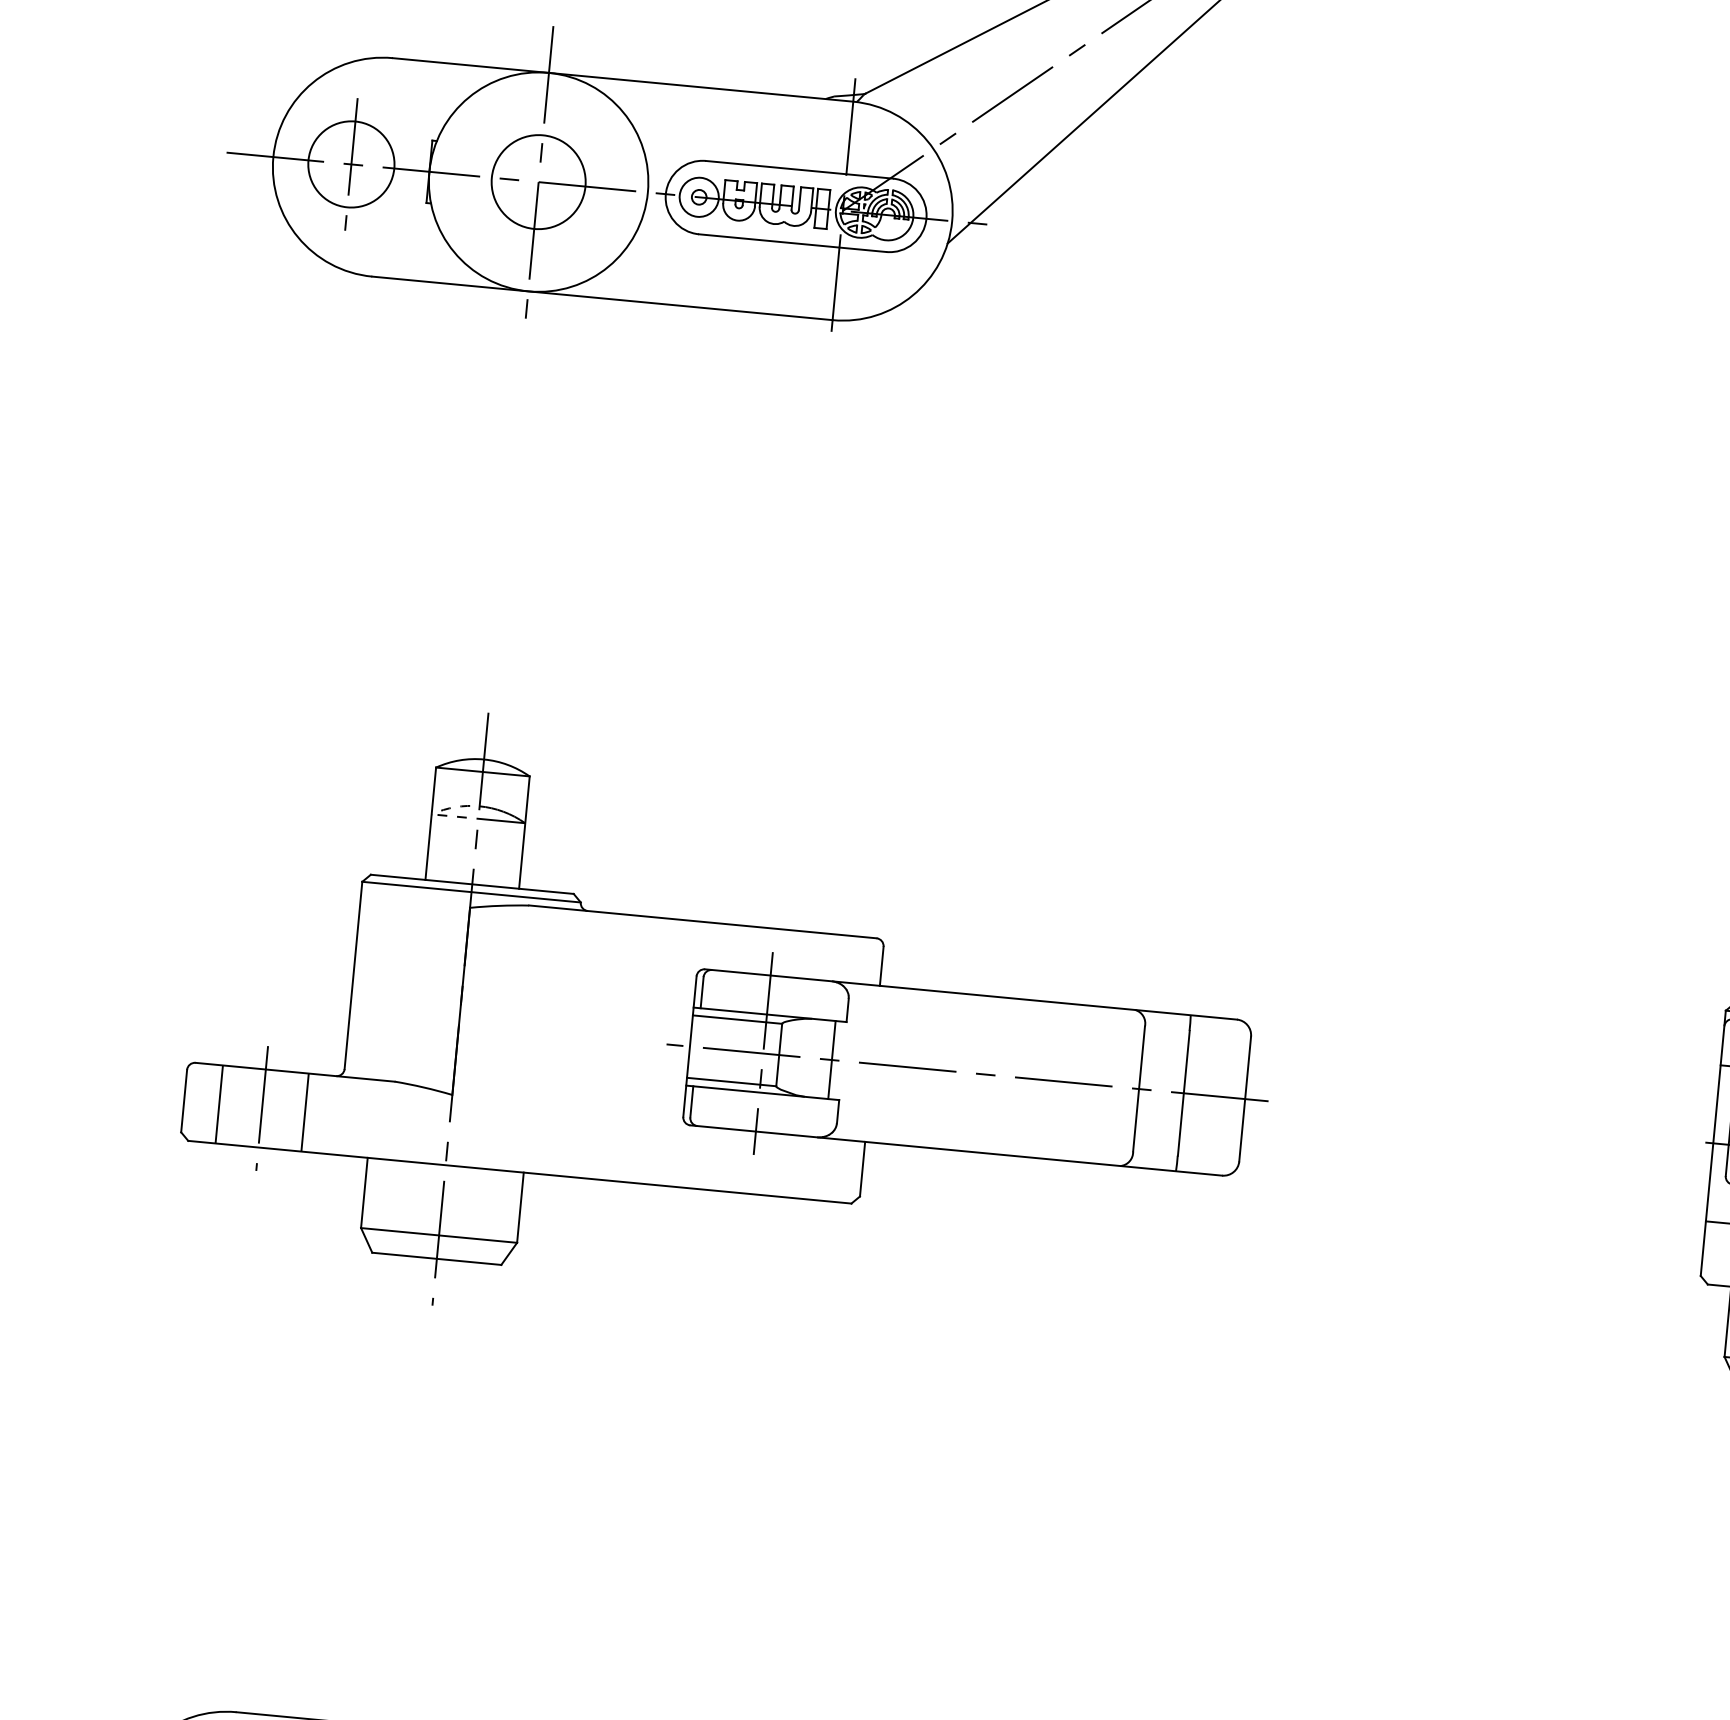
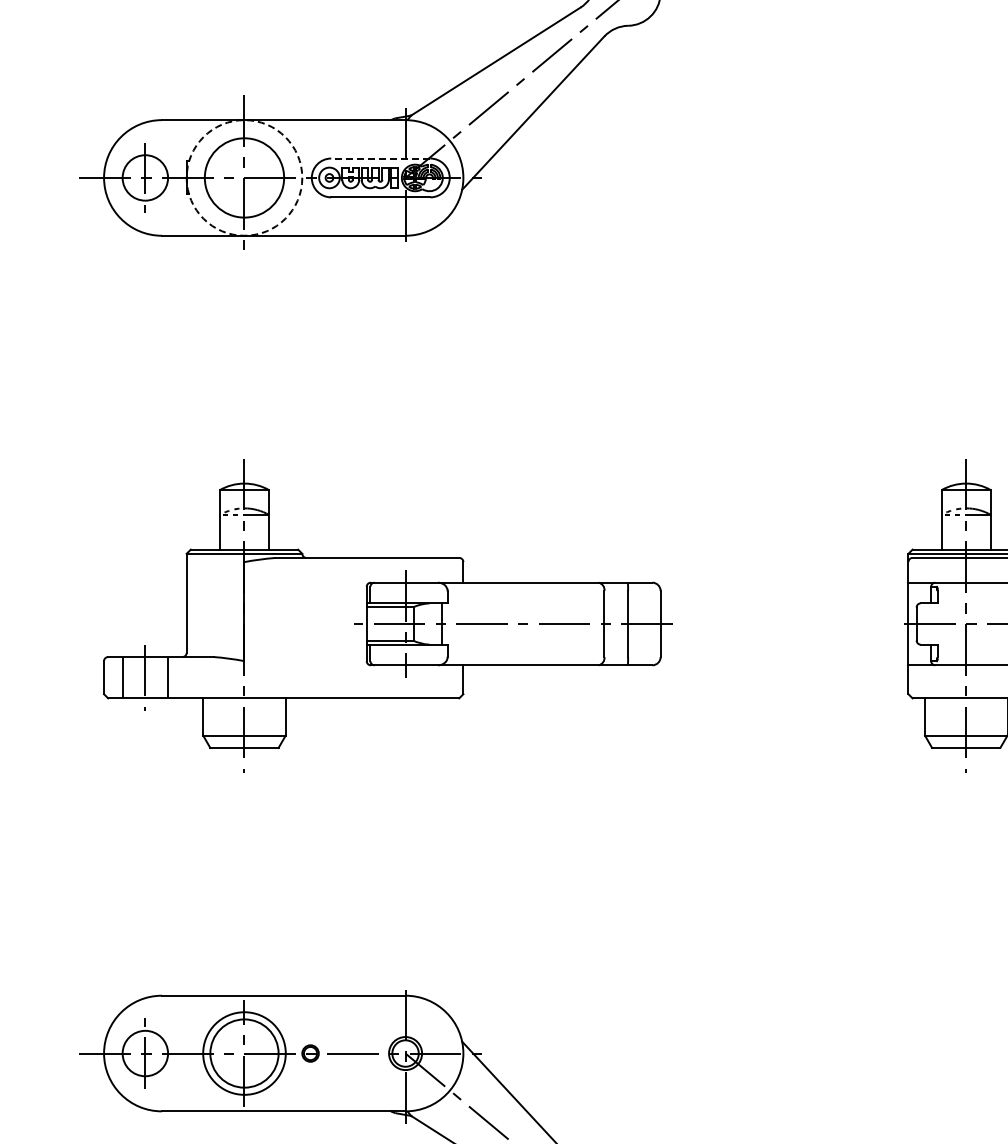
line: (799, 169) -> (380, 158), solid -> dashed
circle: (538, 181) -> (244, 177), size x1.6
circle: (538, 181) -> (244, 177), solid -> dashed

